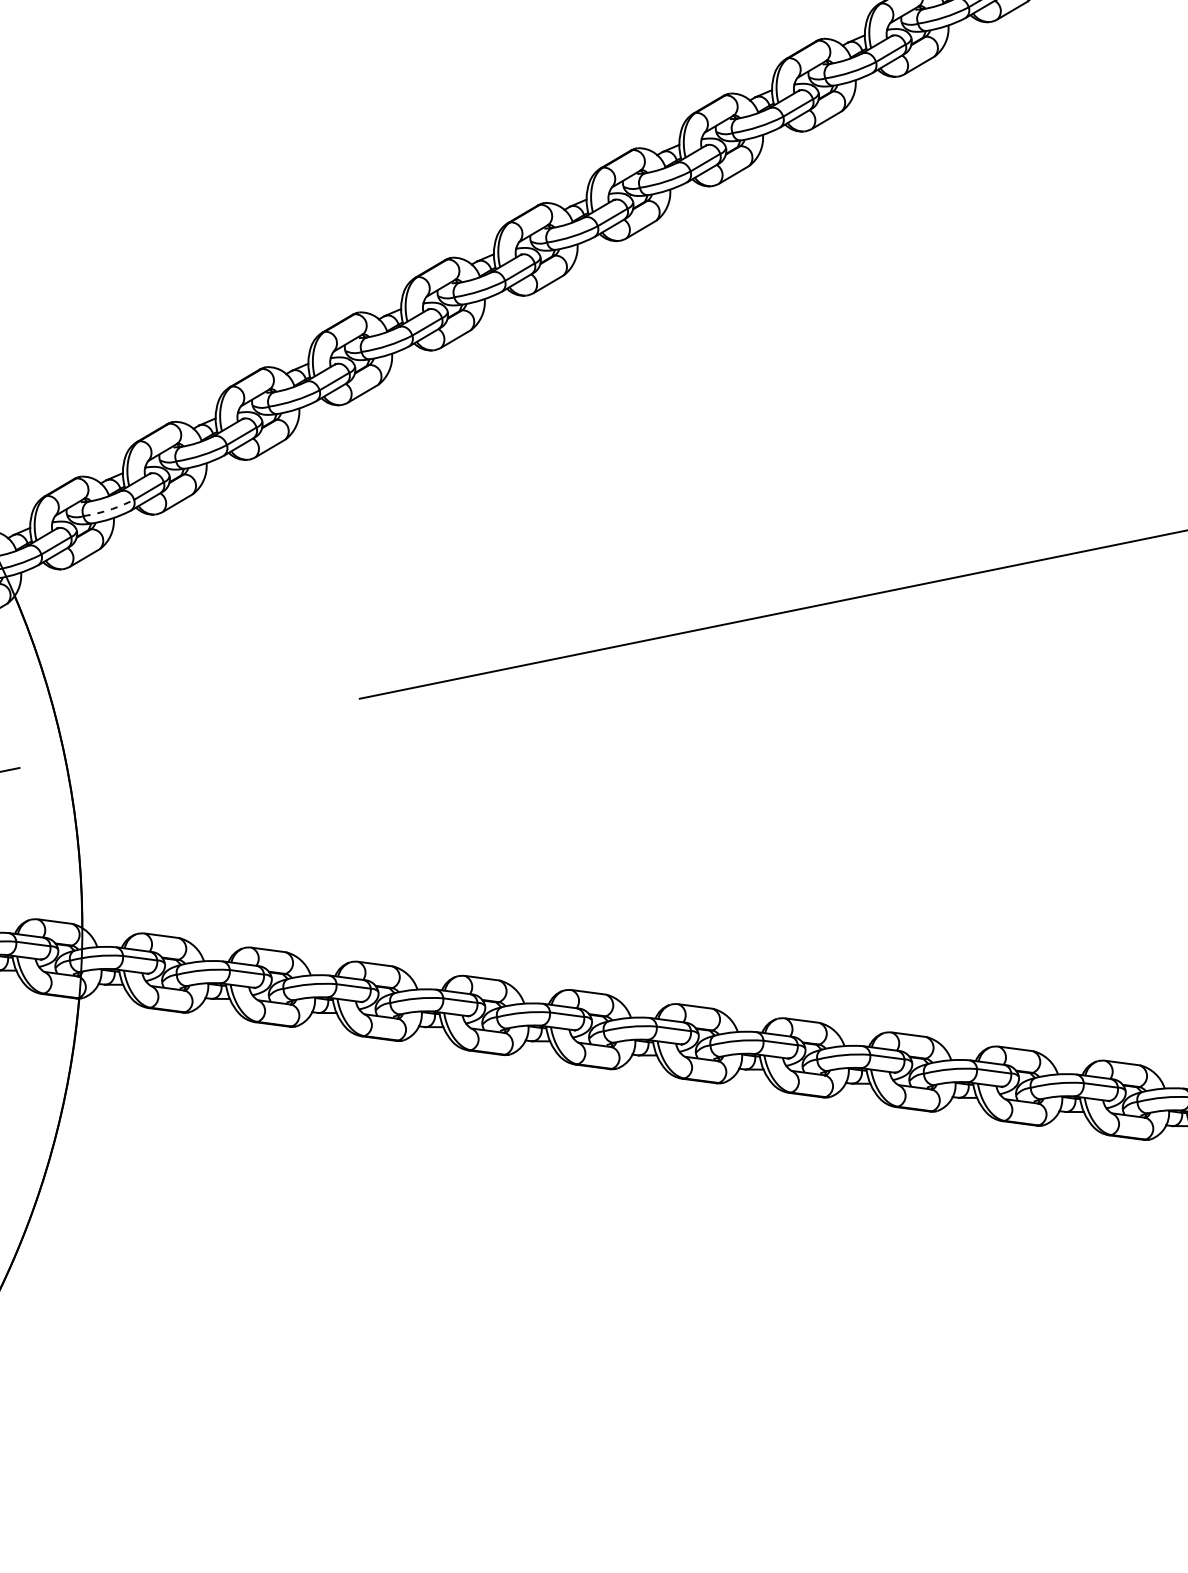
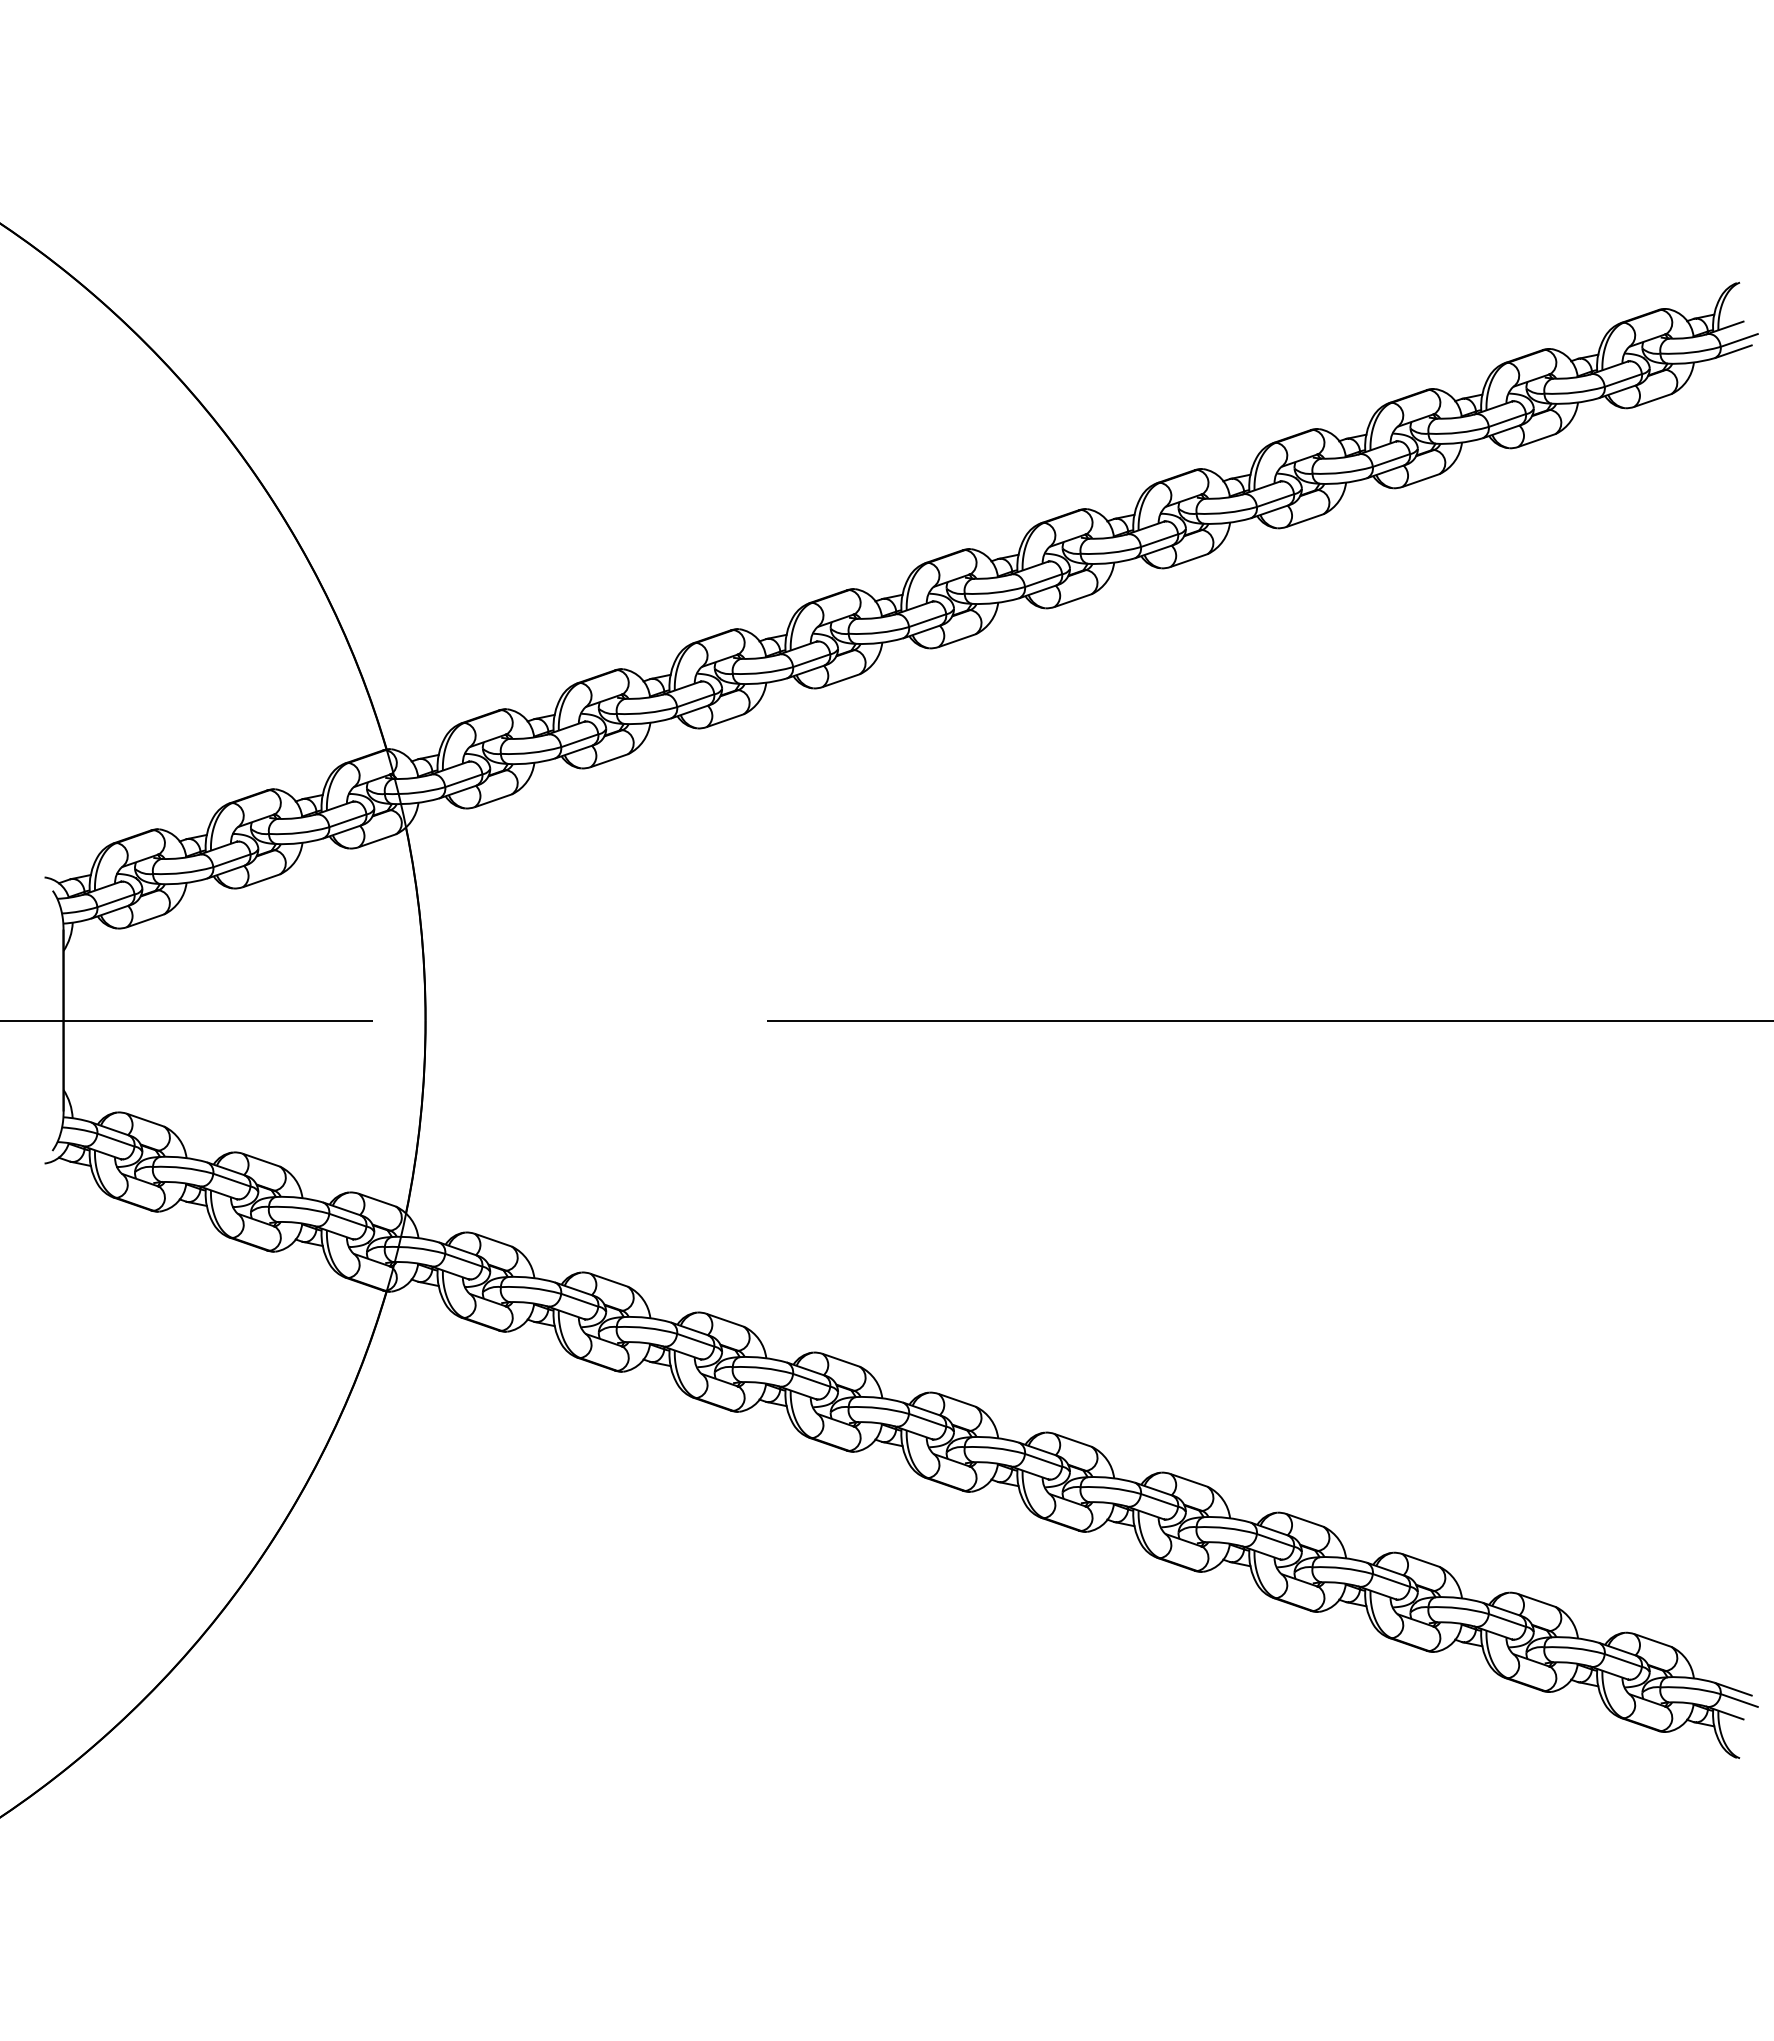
arc: (109, 509) -> (531, 752), dashed -> solid

